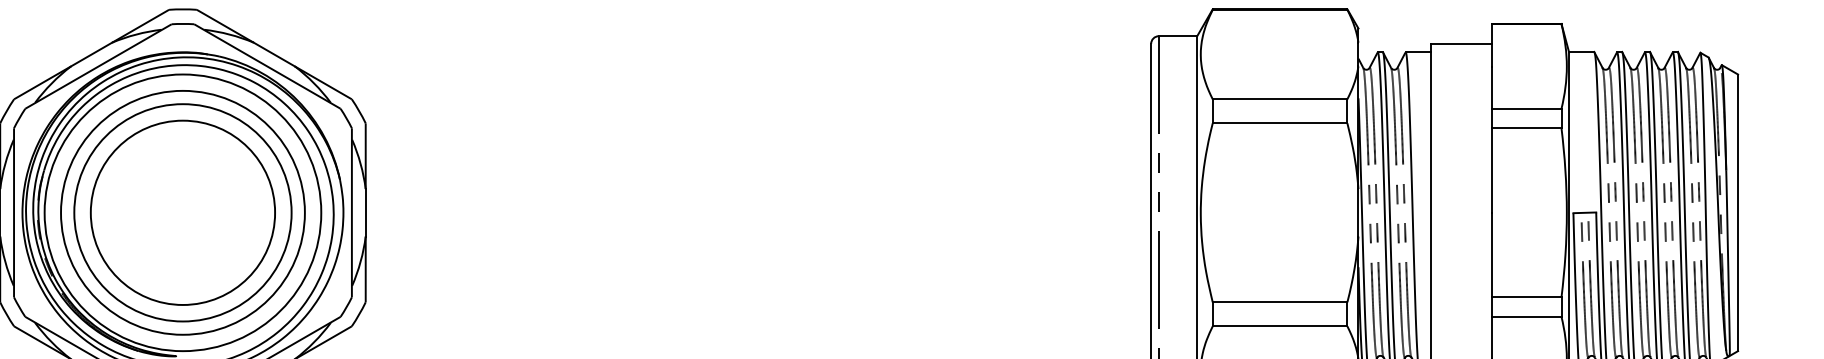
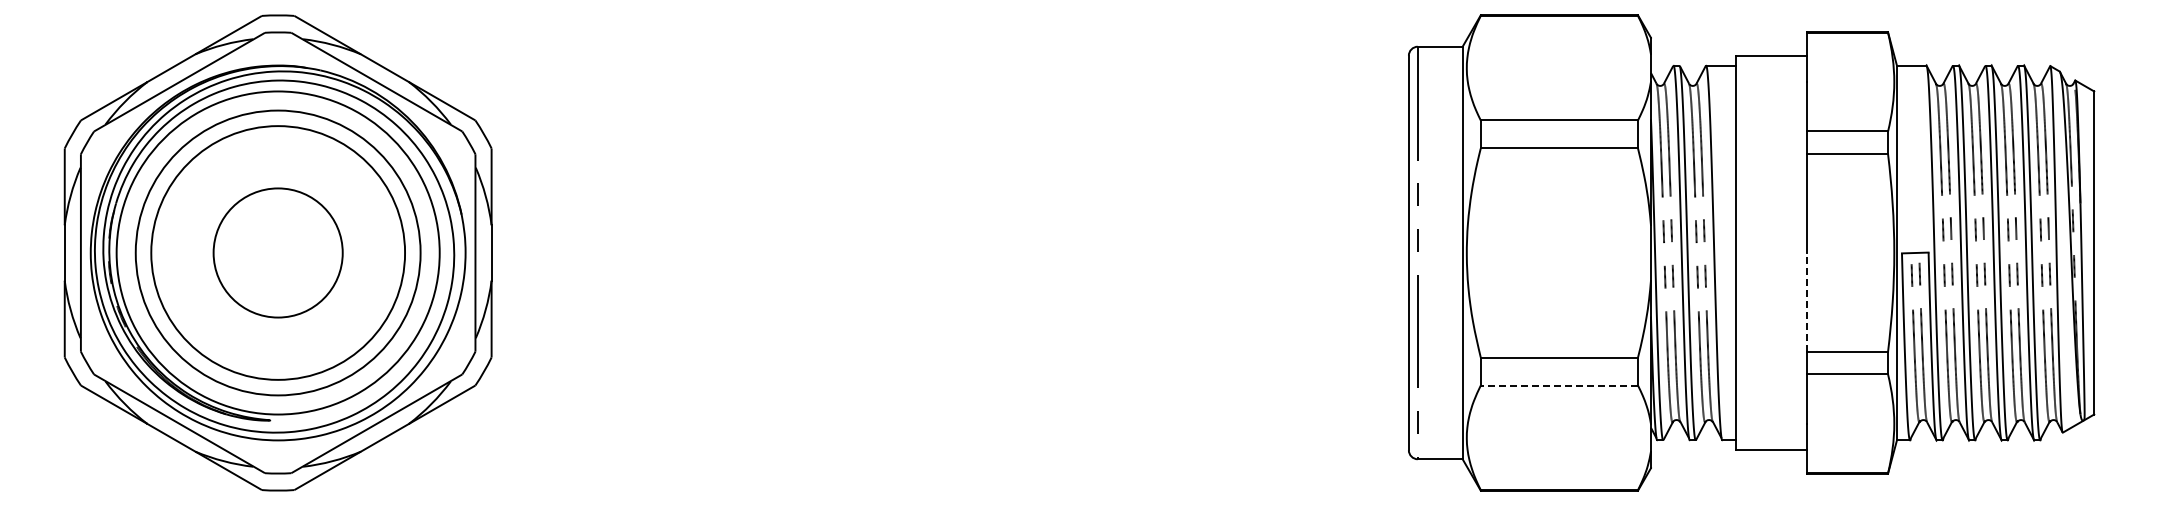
circle: (182, 212) -> (277, 252), size x0.6
line: (1492, 254) -> (1807, 301), solid -> dashed
line: (1280, 326) -> (1559, 385), solid -> dashed

